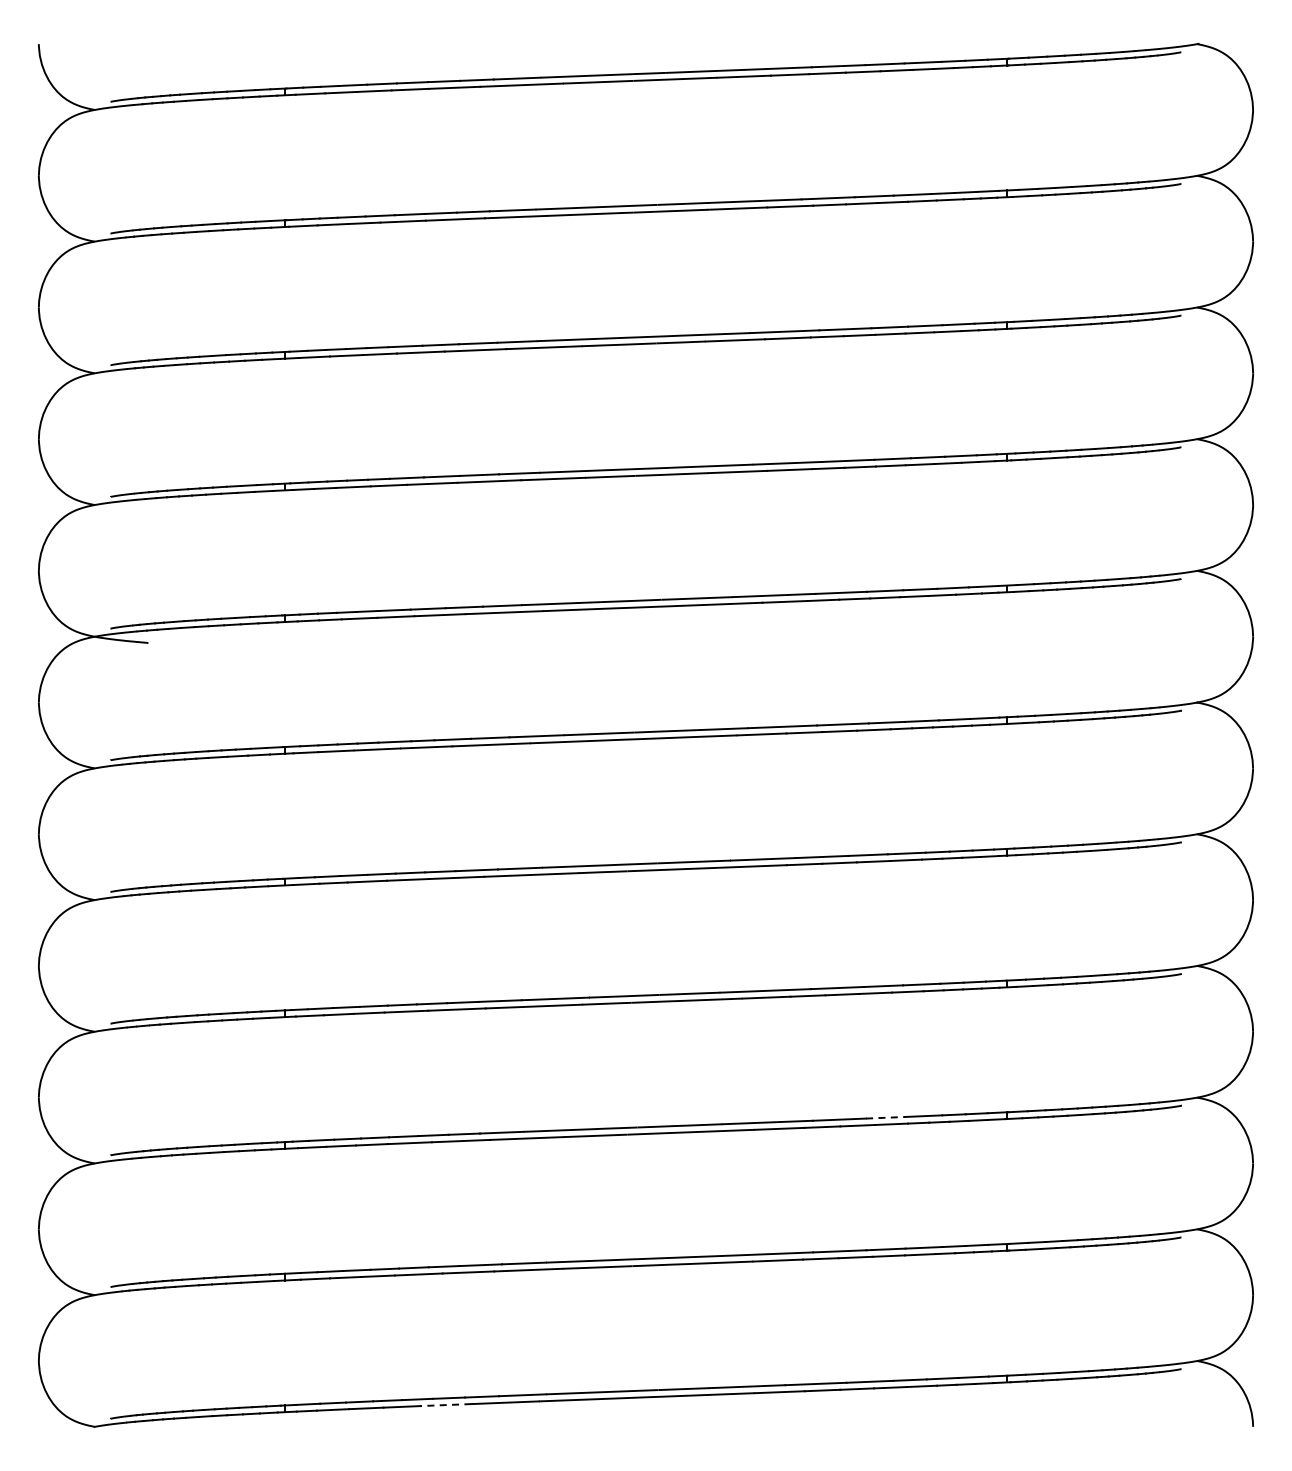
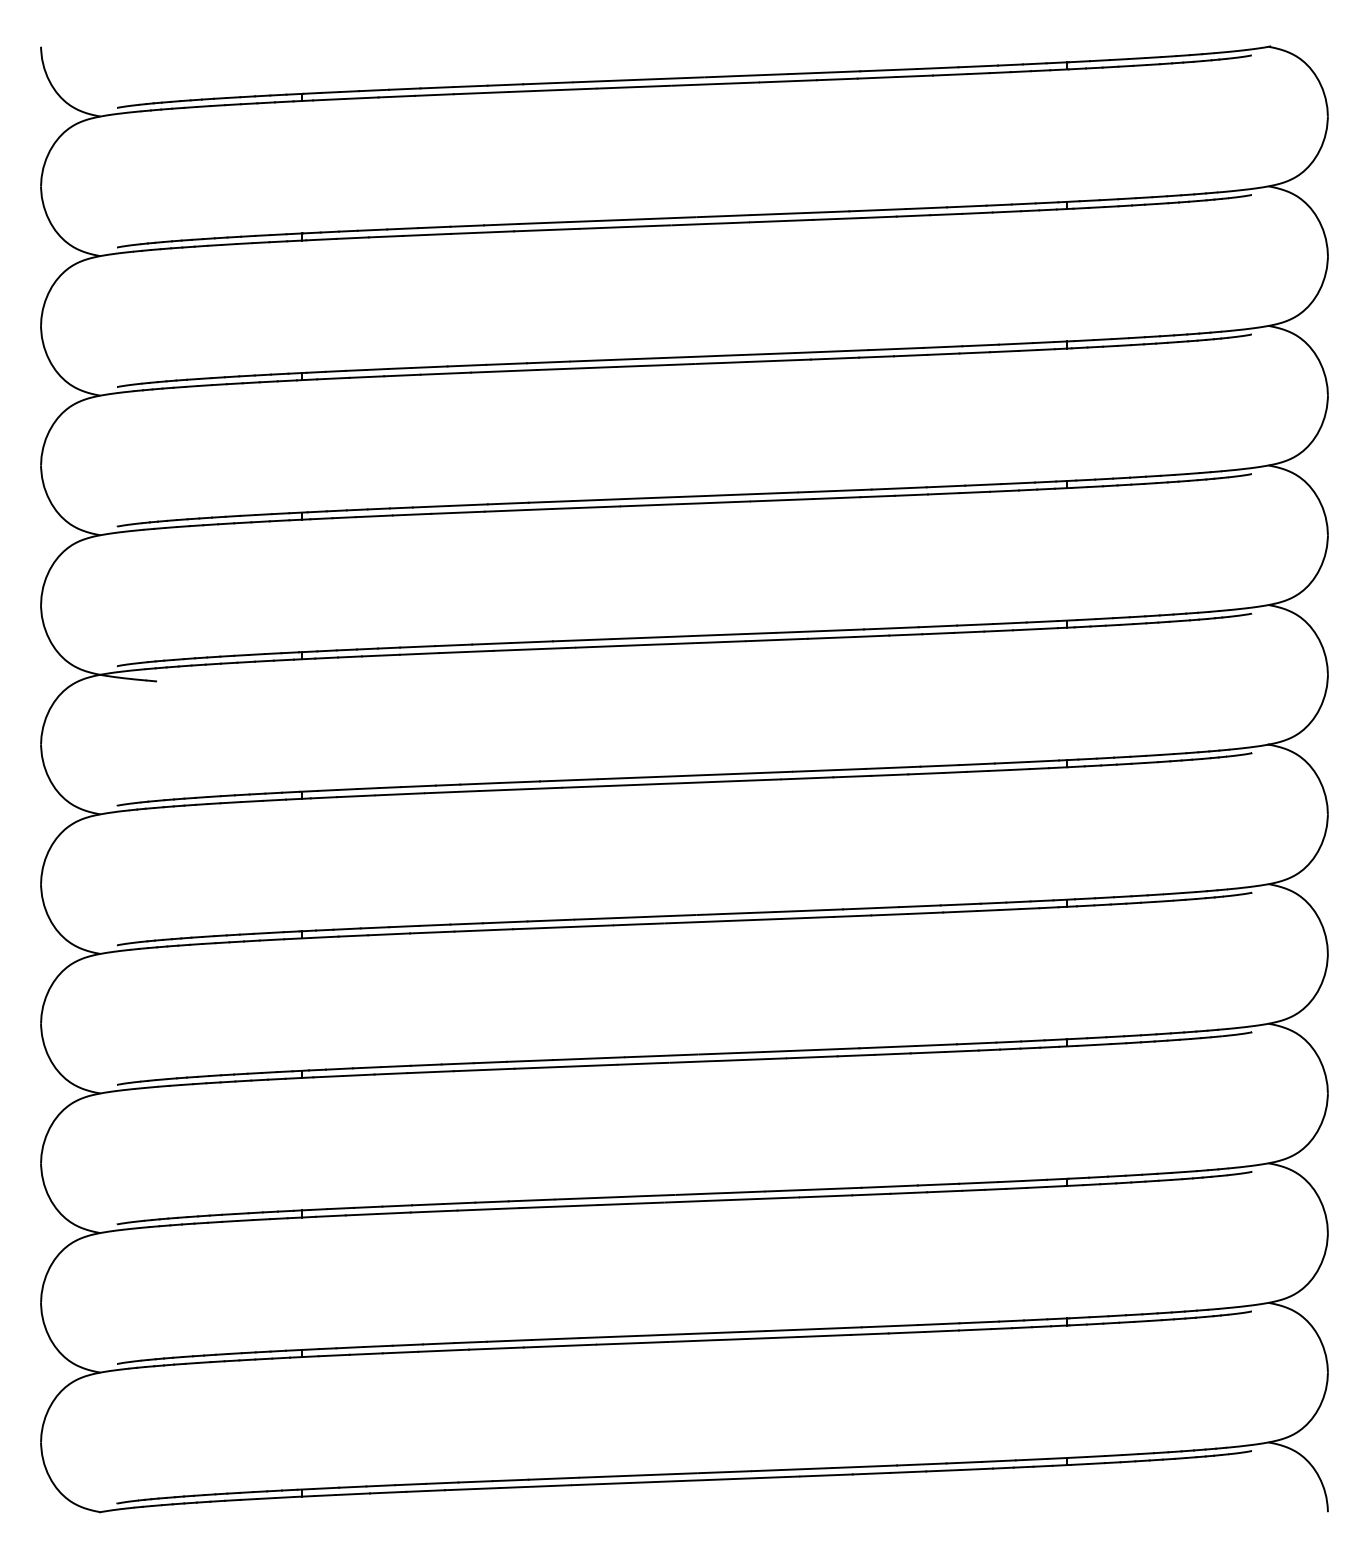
line: (885, 1117) -> (938, 1184), dashed -> solid
line: (445, 1405) -> (472, 1489), dashed -> solid

